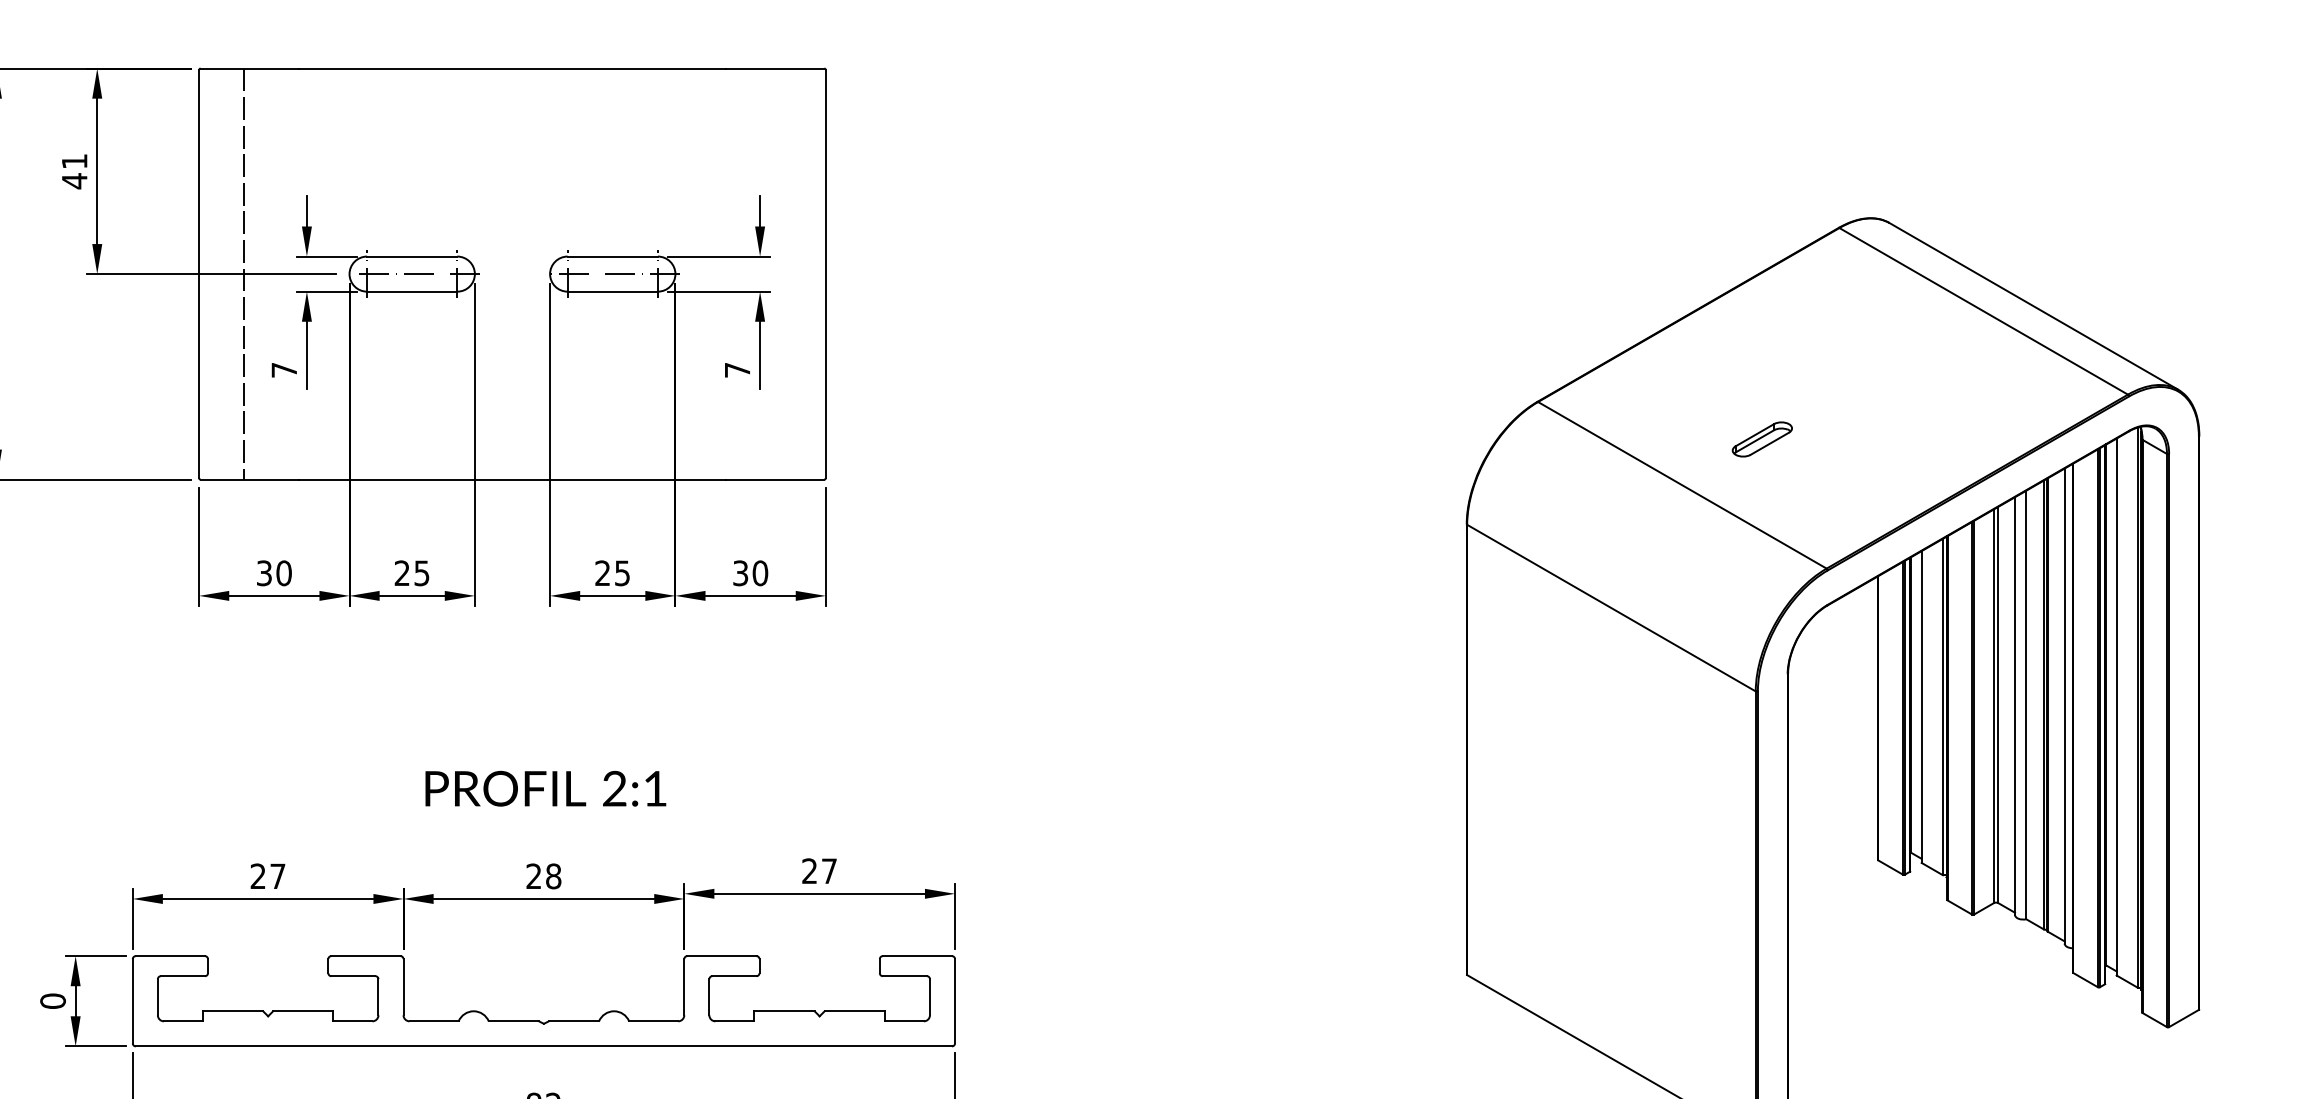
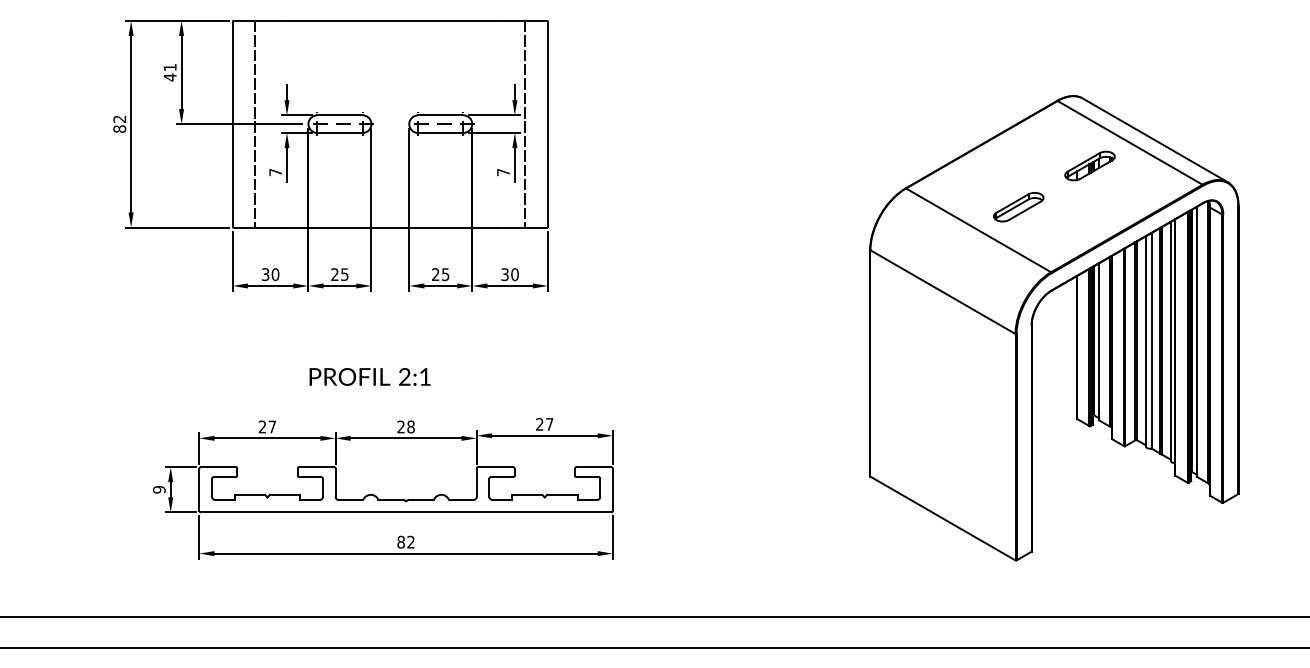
line: (781, 272) -> (525, 123), added
part: (1902, 356) -> (1089, 165), added
part: (1761, 439) -> (1018, 207), size x1.67
text: (544, 787) -> (369, 376), moved
text: (53, 1000) -> (159, 489), 0 -> 9

